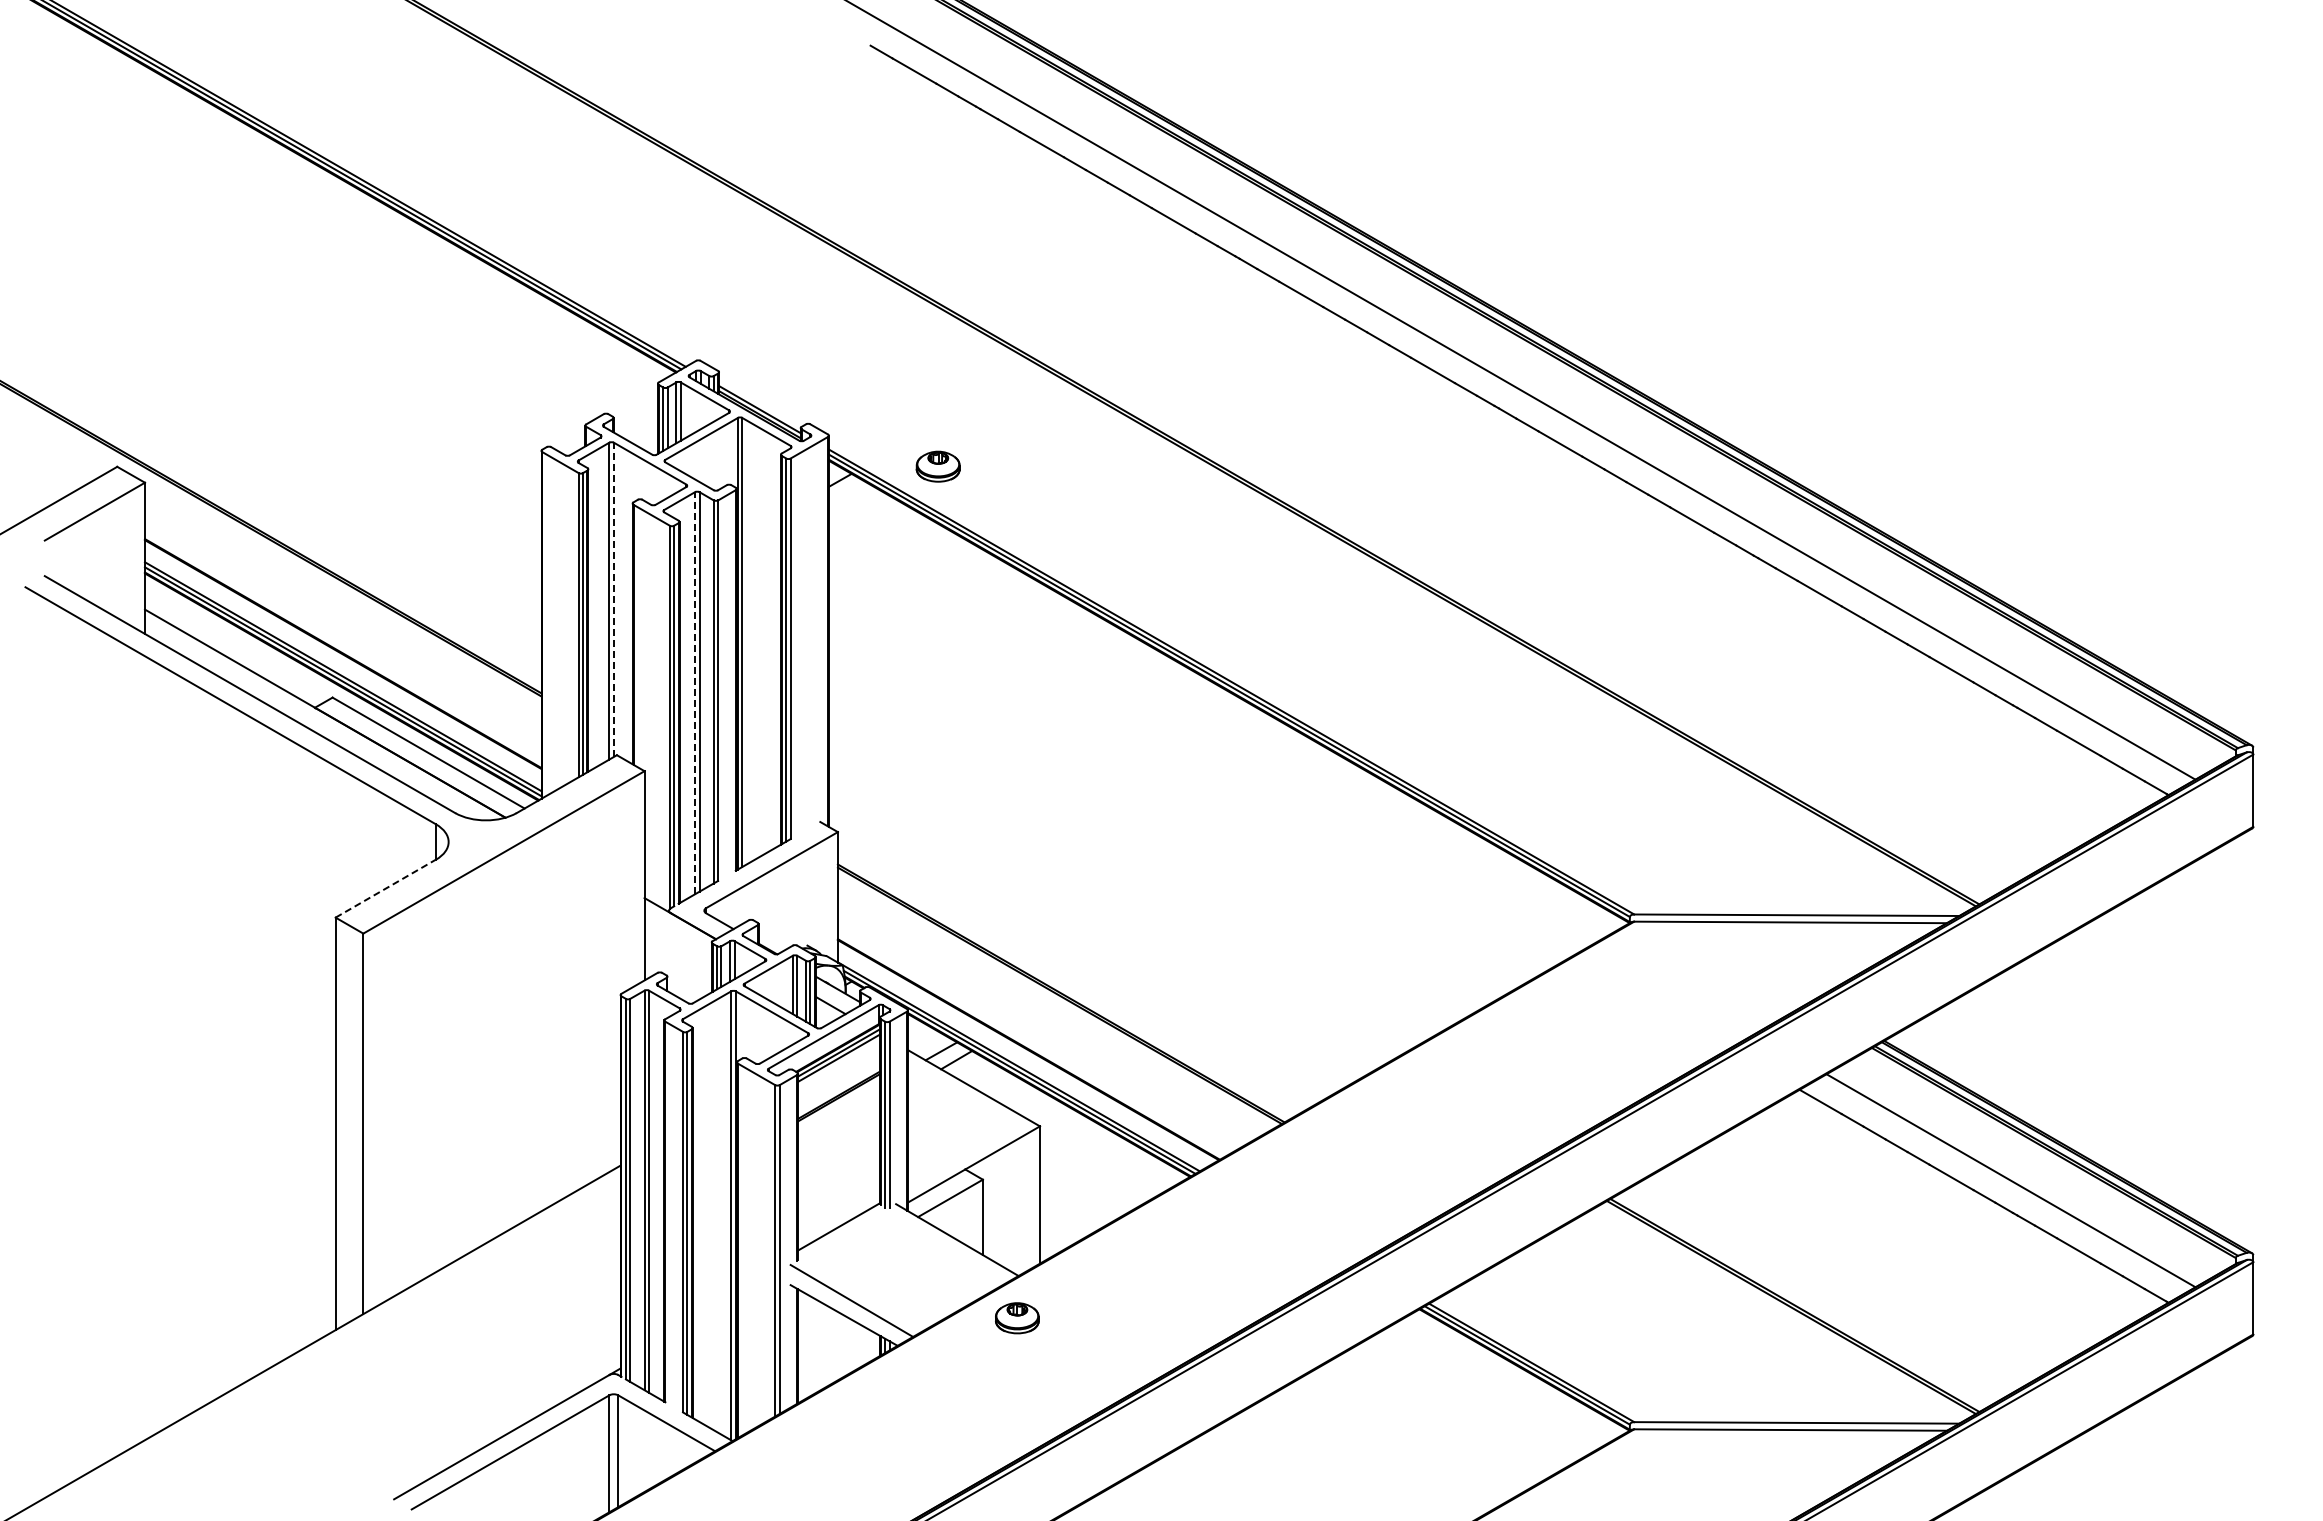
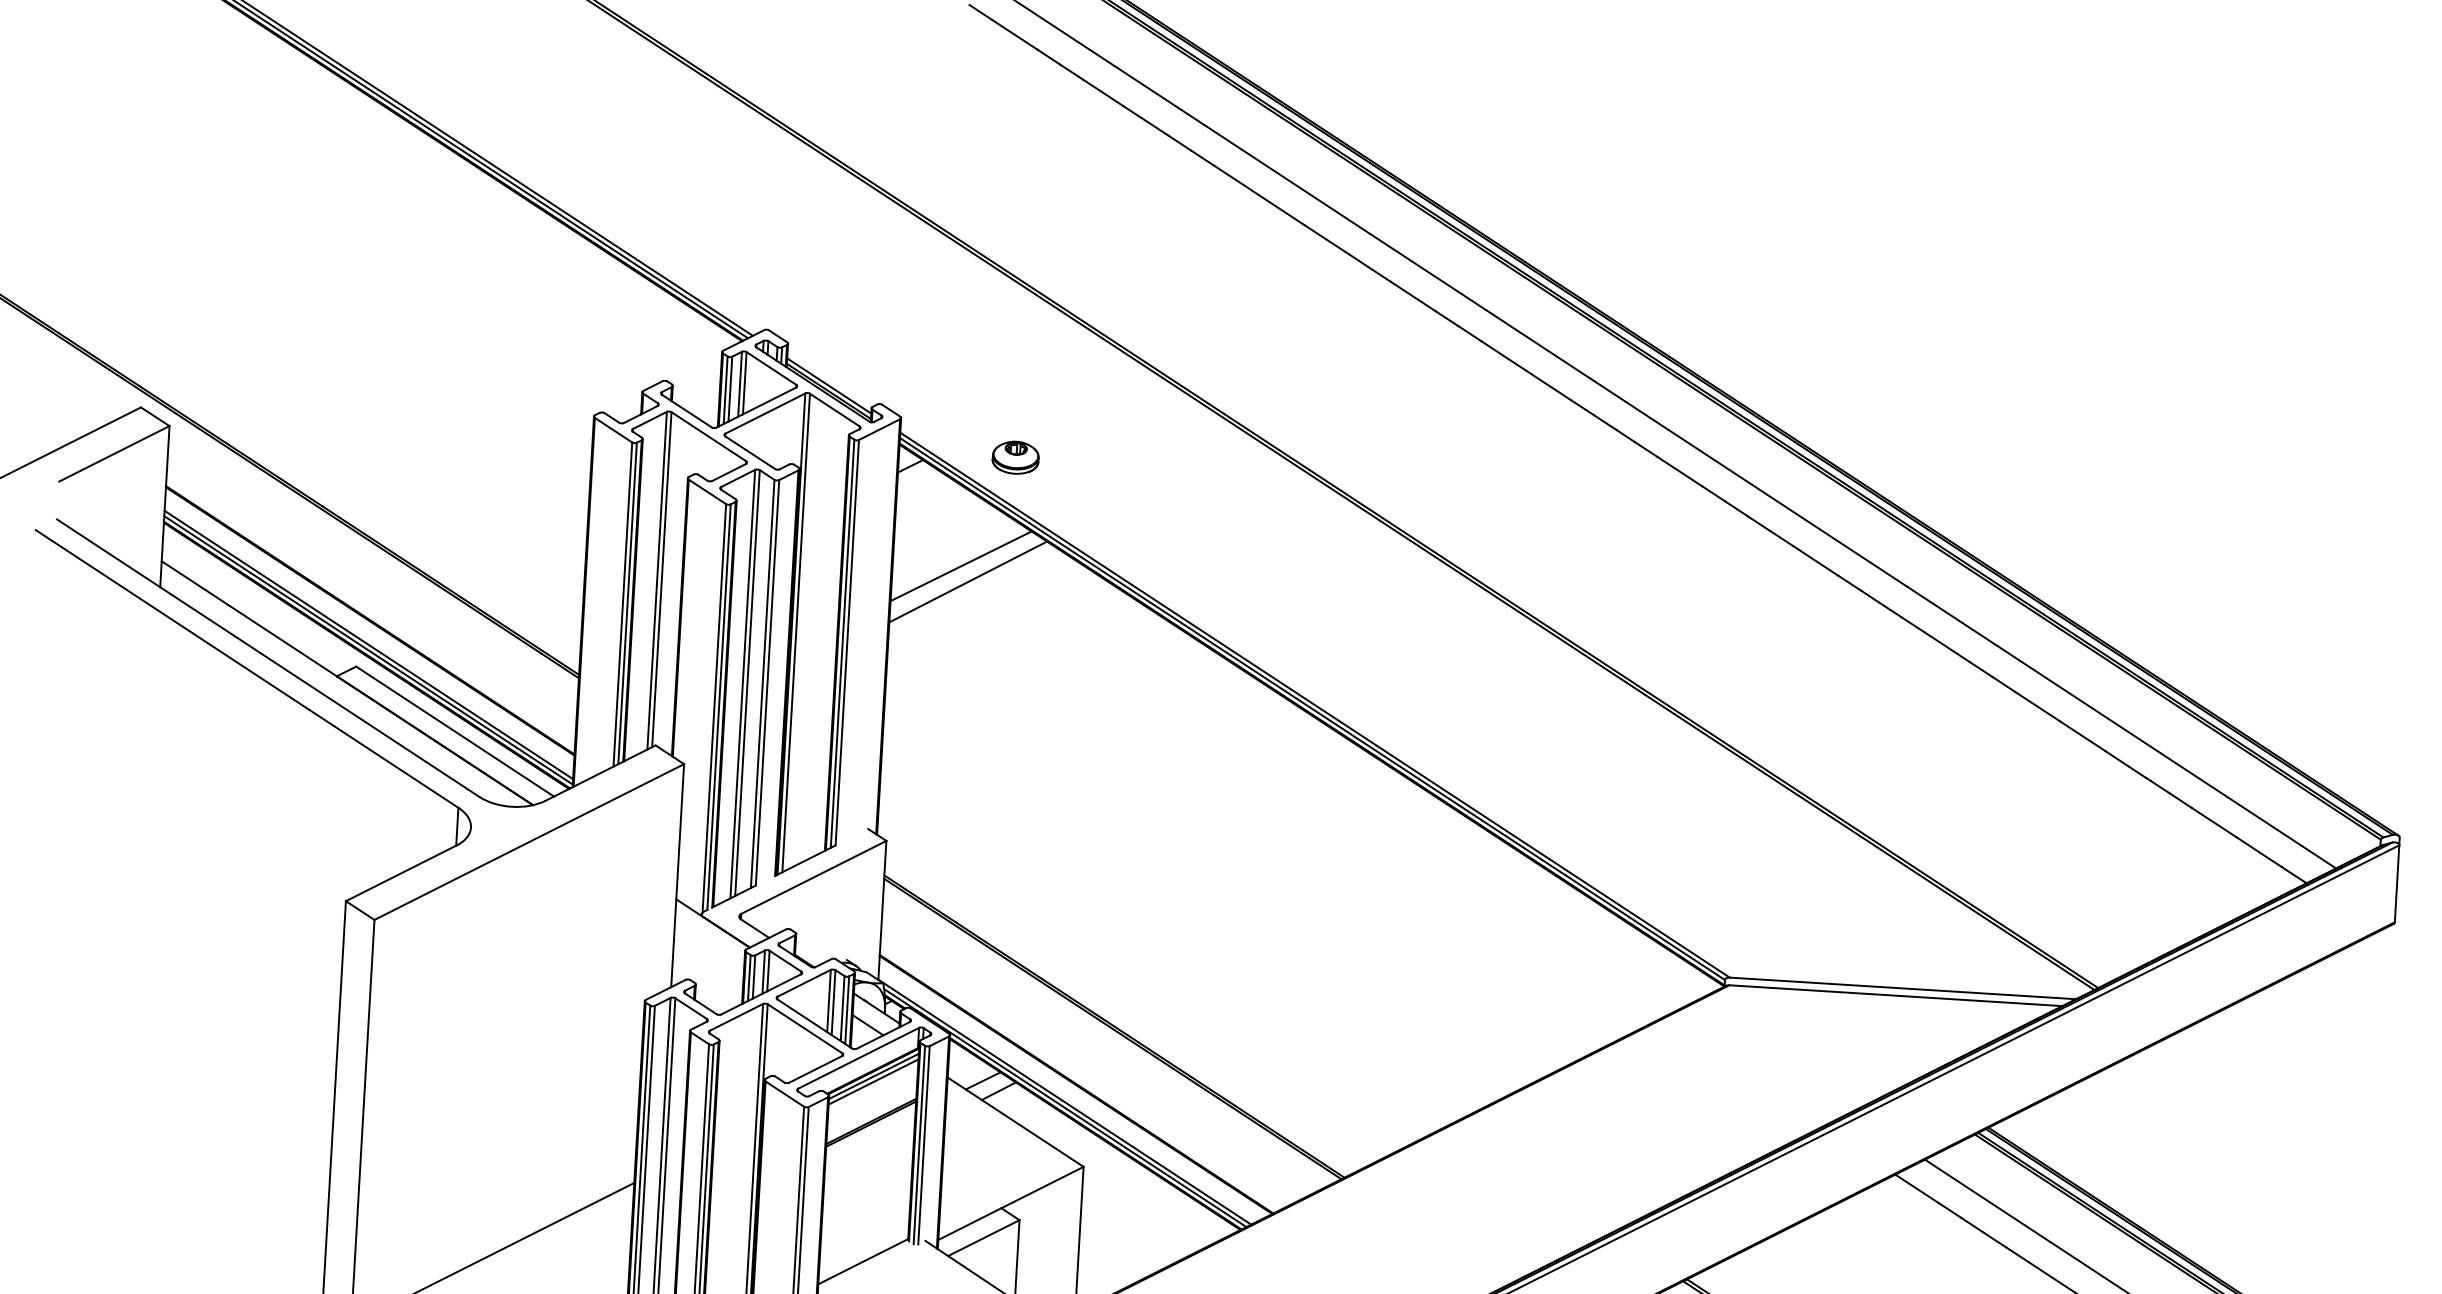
line: (892, 570) -> (960, 565), added
line: (900, 585) -> (968, 582), added
line: (613, 599) -> (661, 579), dashed -> solid
line: (695, 692) -> (743, 683), dashed -> solid
line: (385, 888) -> (400, 873), dashed -> solid

